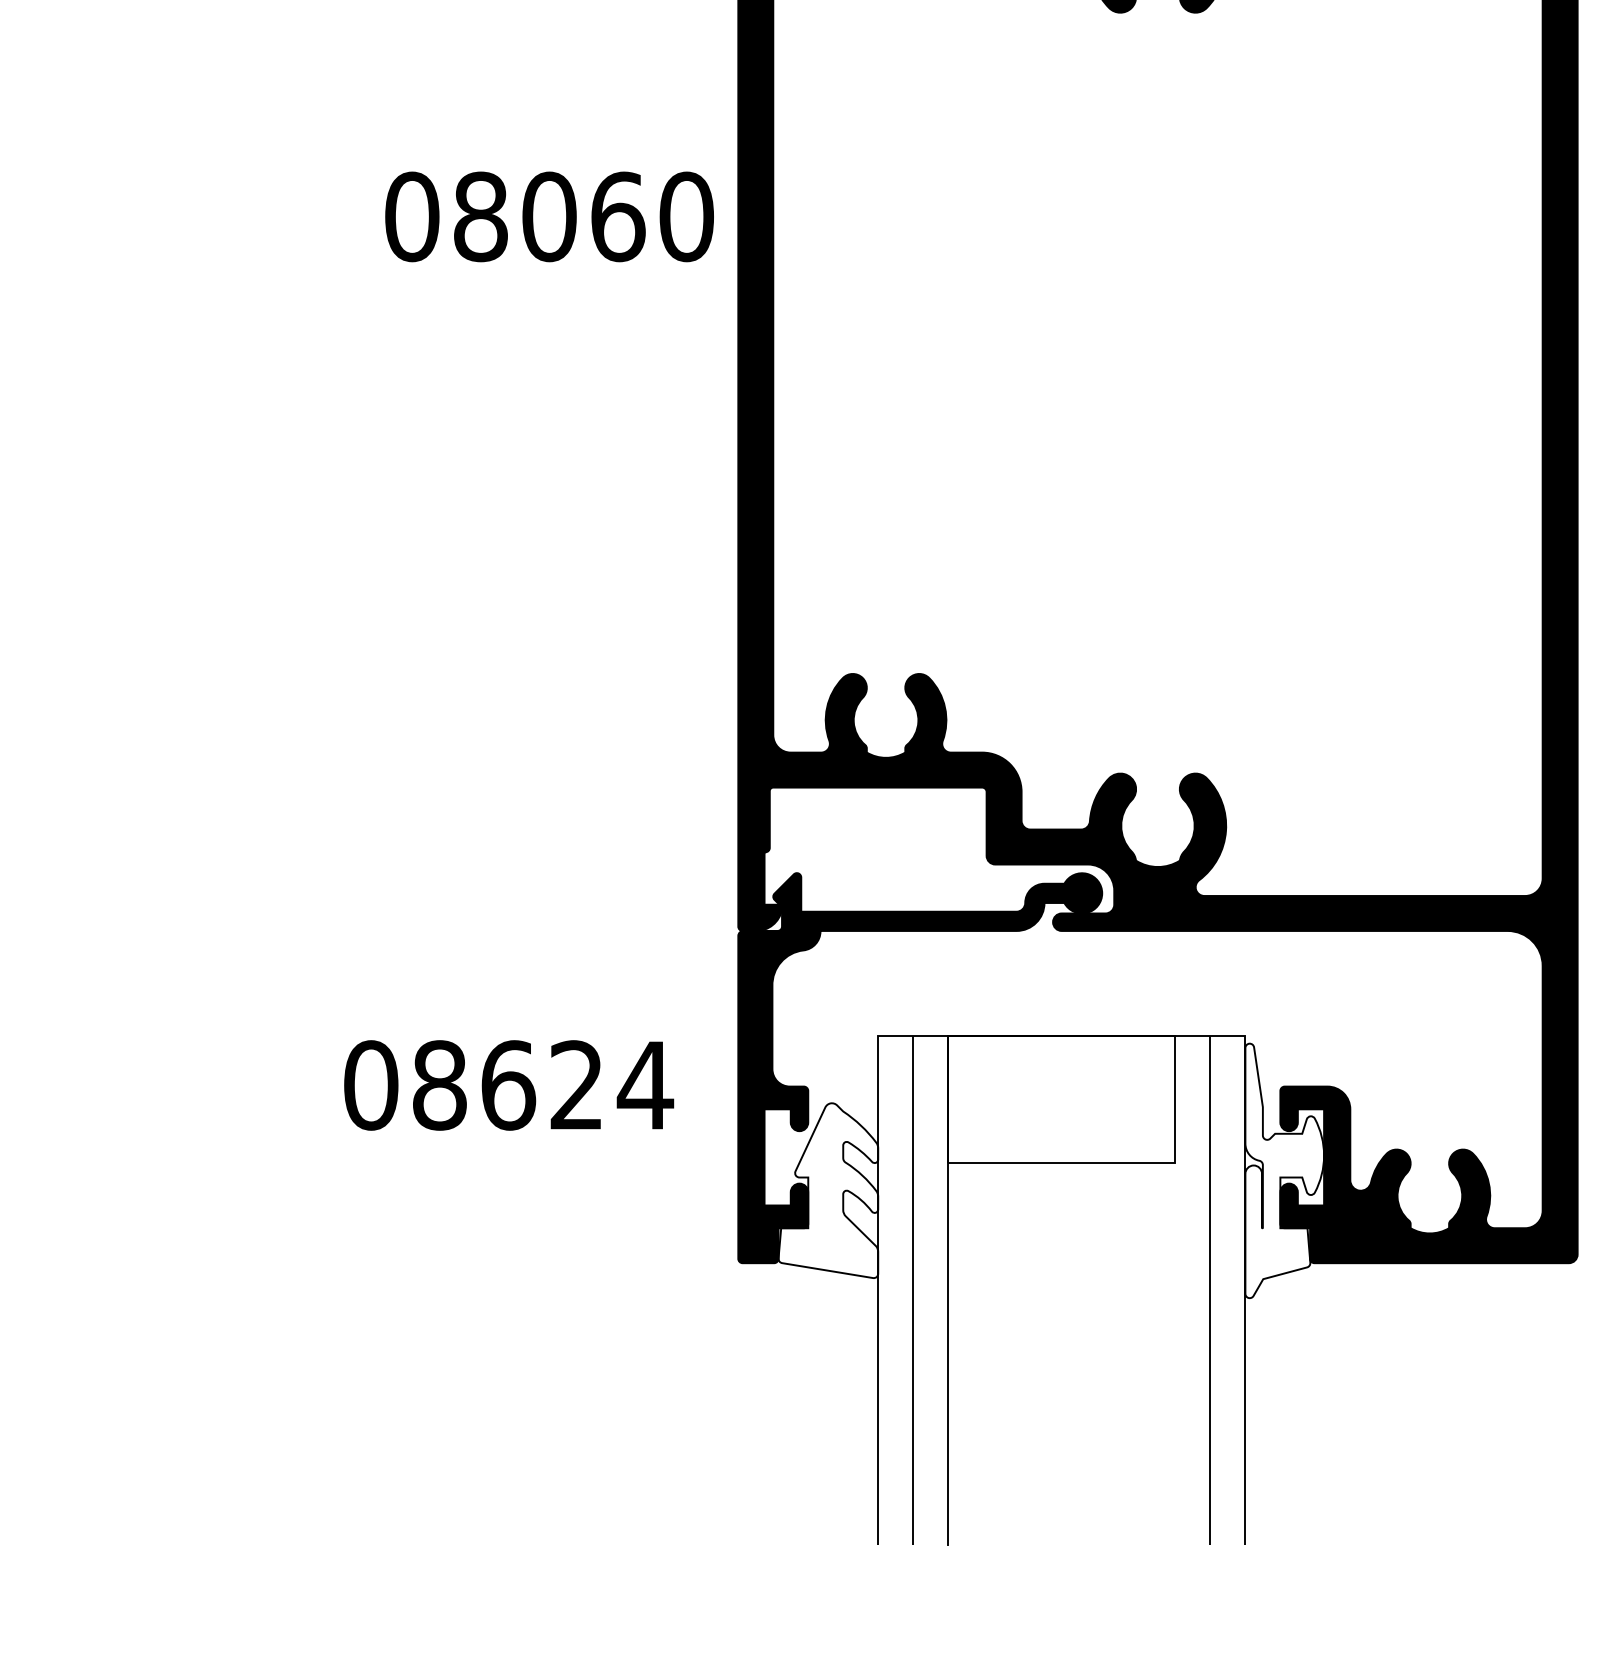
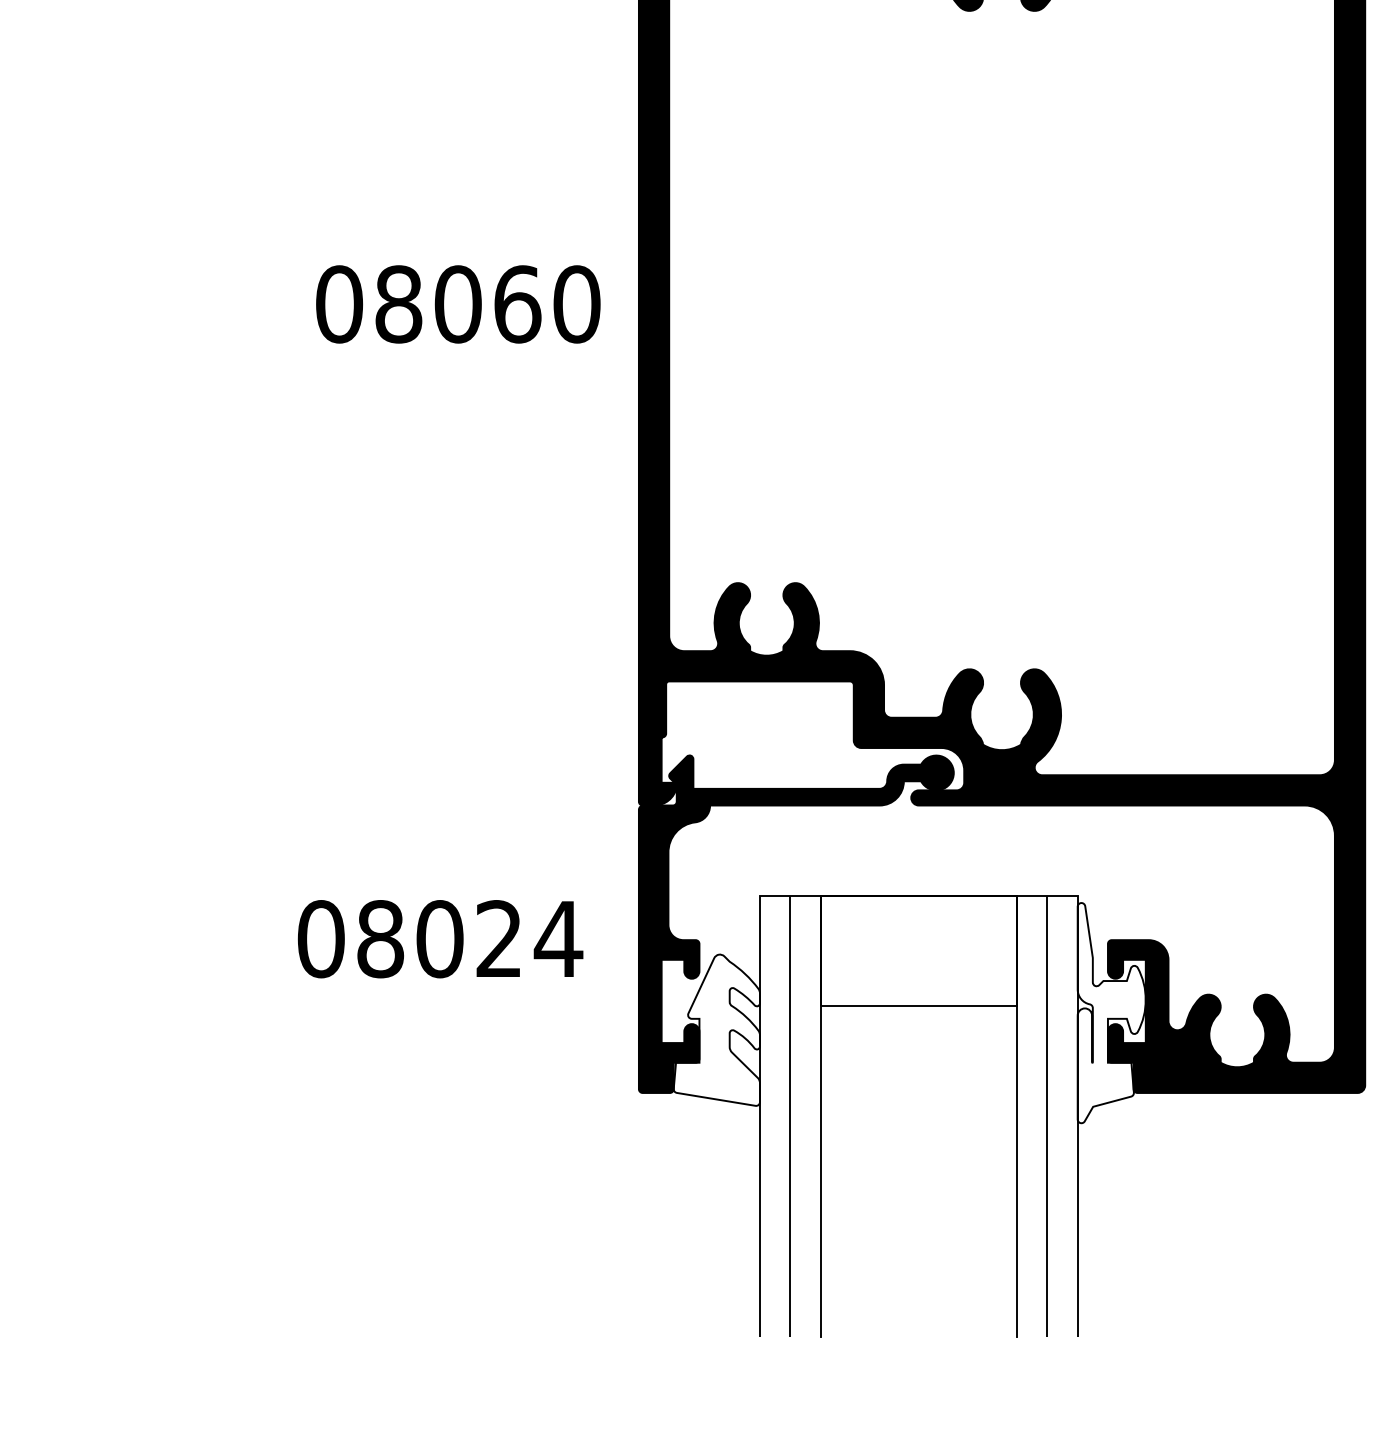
text: (549, 216) -> (458, 304), moved
text: (508, 1085) -> (440, 939), 08624 -> 08024
line: (1175, 1290) -> (1017, 1116), added

